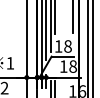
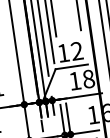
text: (67, 46) -> (76, 51), 18 -> 12

